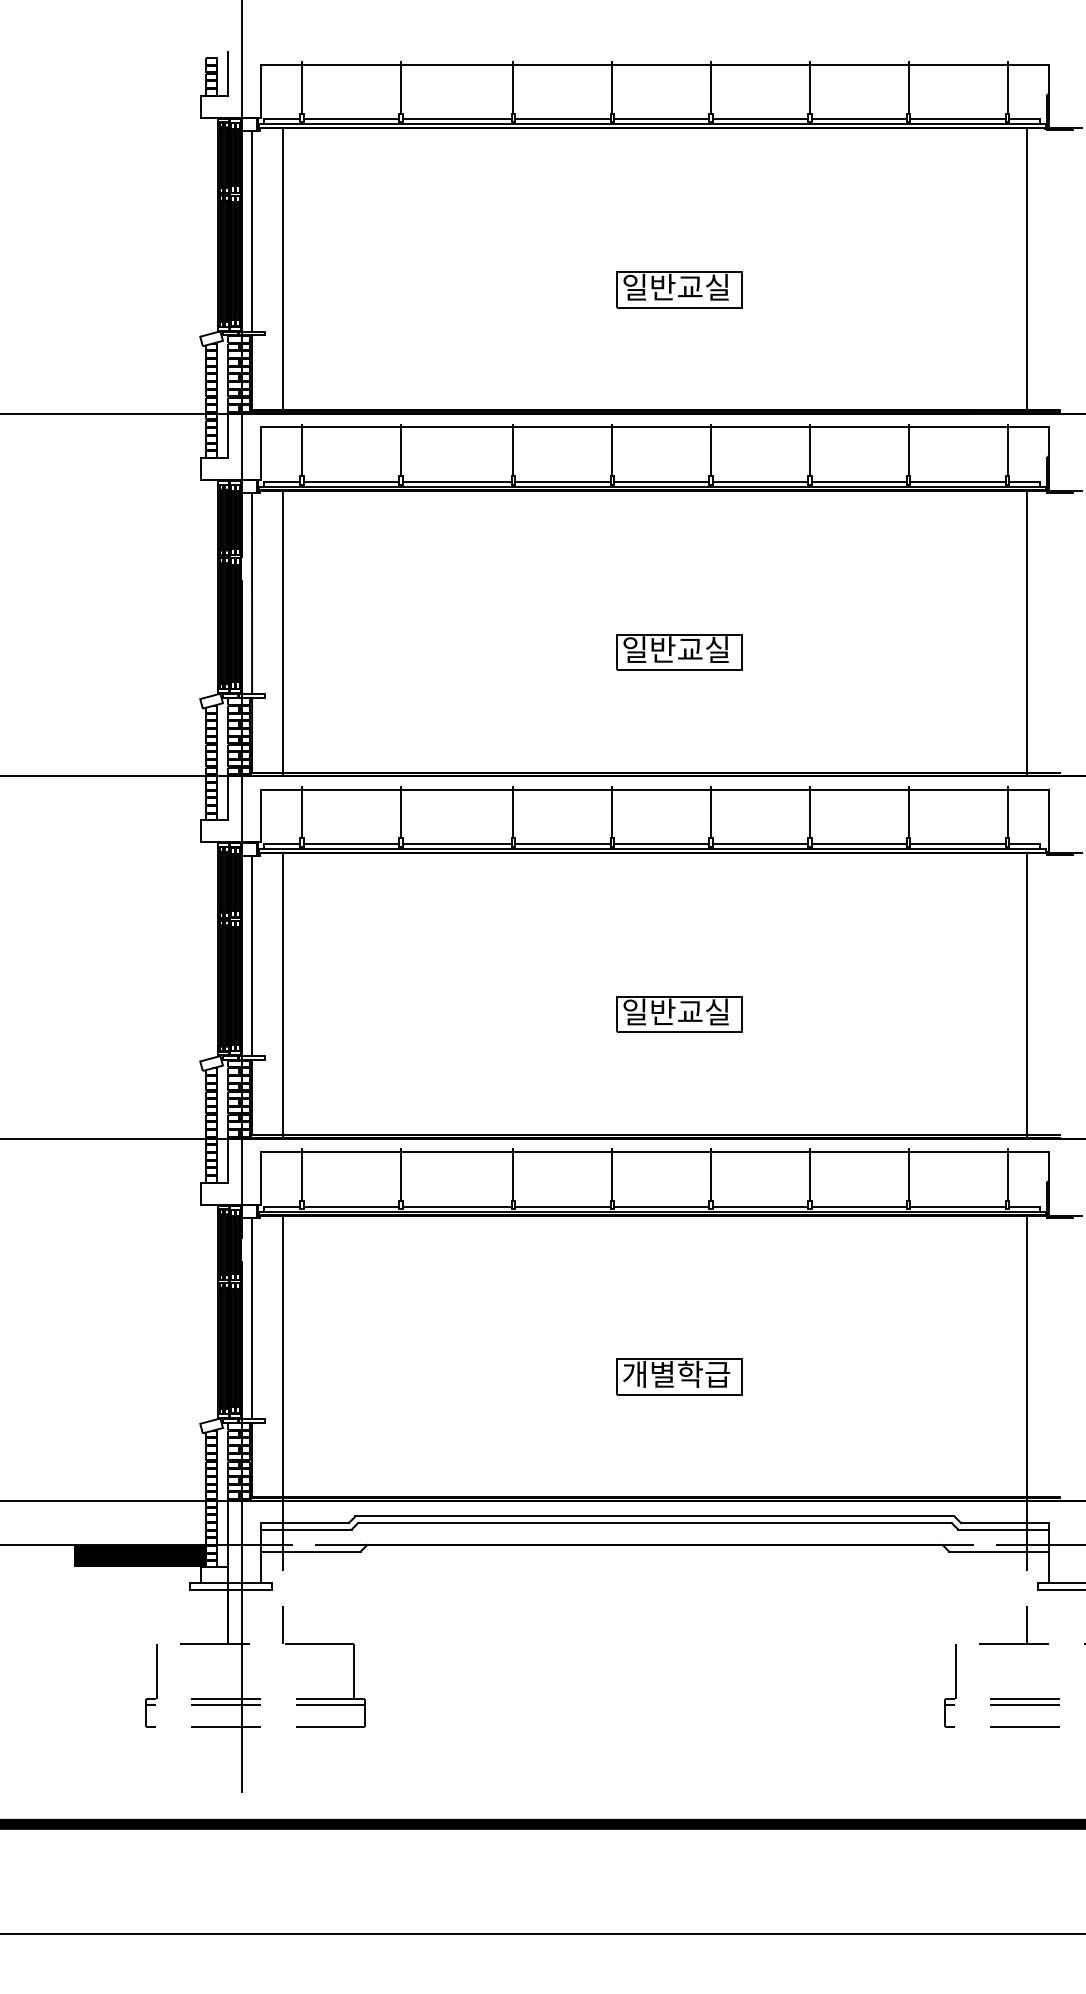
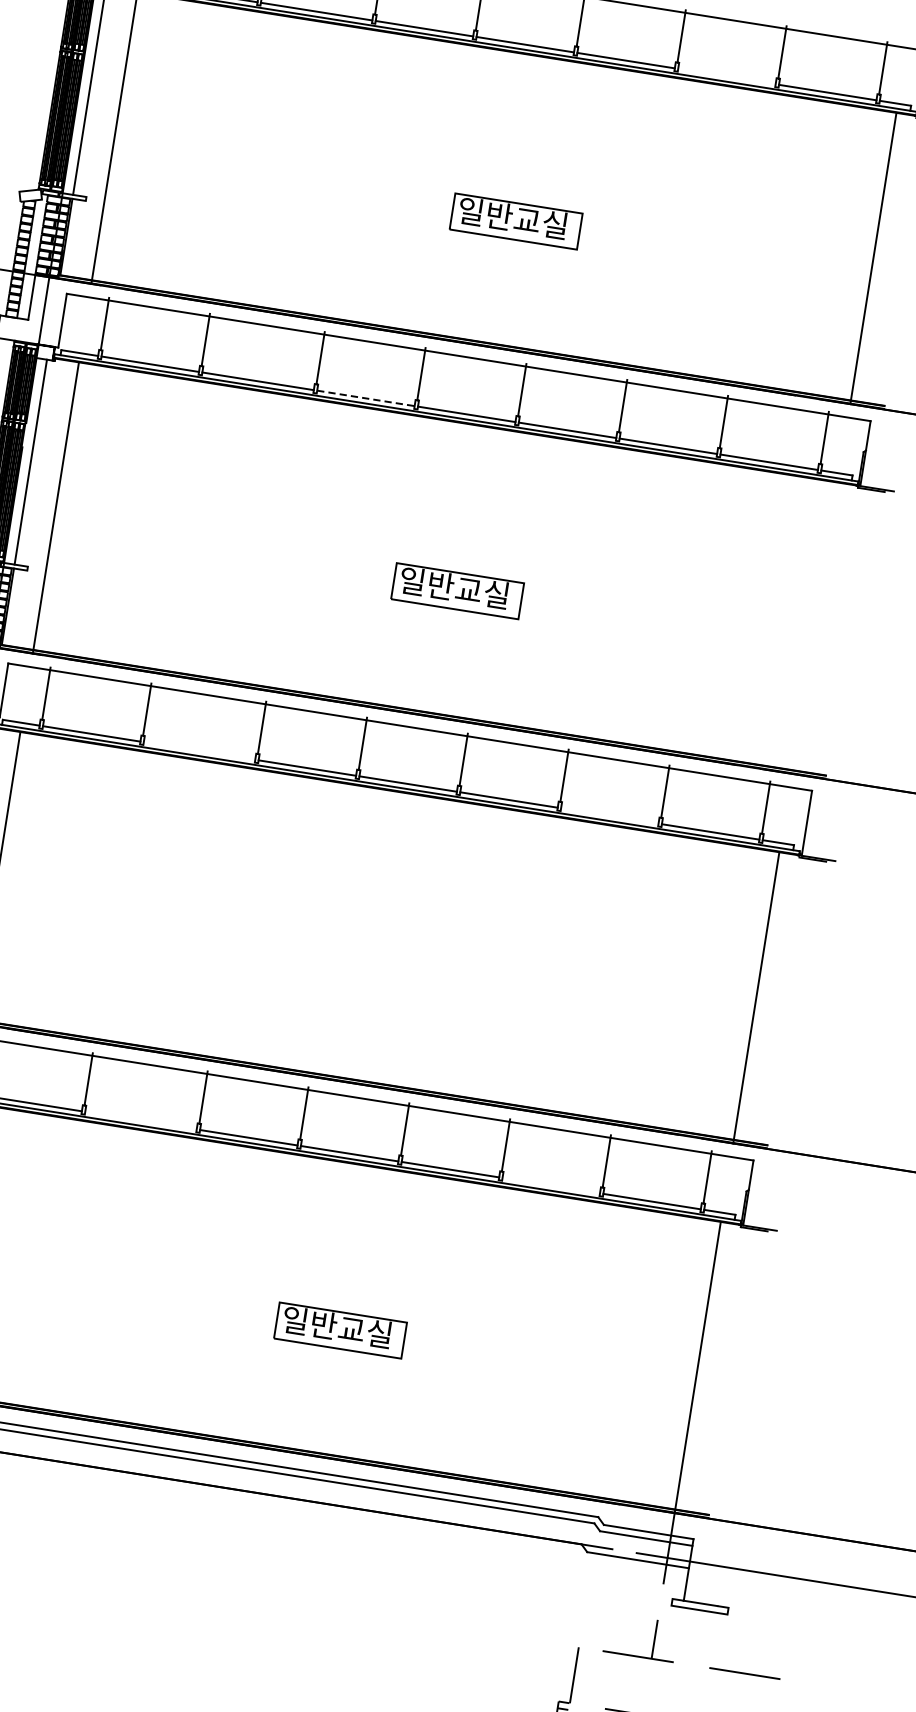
line: (859, 119) -> (727, 76), removed
line: (562, 481) -> (365, 397), solid -> dashed
line: (1026, 633) -> (814, 628), removed
line: (456, 844) -> (198, 751), removed
line: (859, 844) -> (609, 816), removed
part: (679, 1014) -> (398, 960), removed
line: (456, 1206) -> (140, 1120), removed
line: (859, 1206) -> (551, 1185), removed
text: (676, 1373) -> (337, 1326), 개별학급 -> 일반교실

